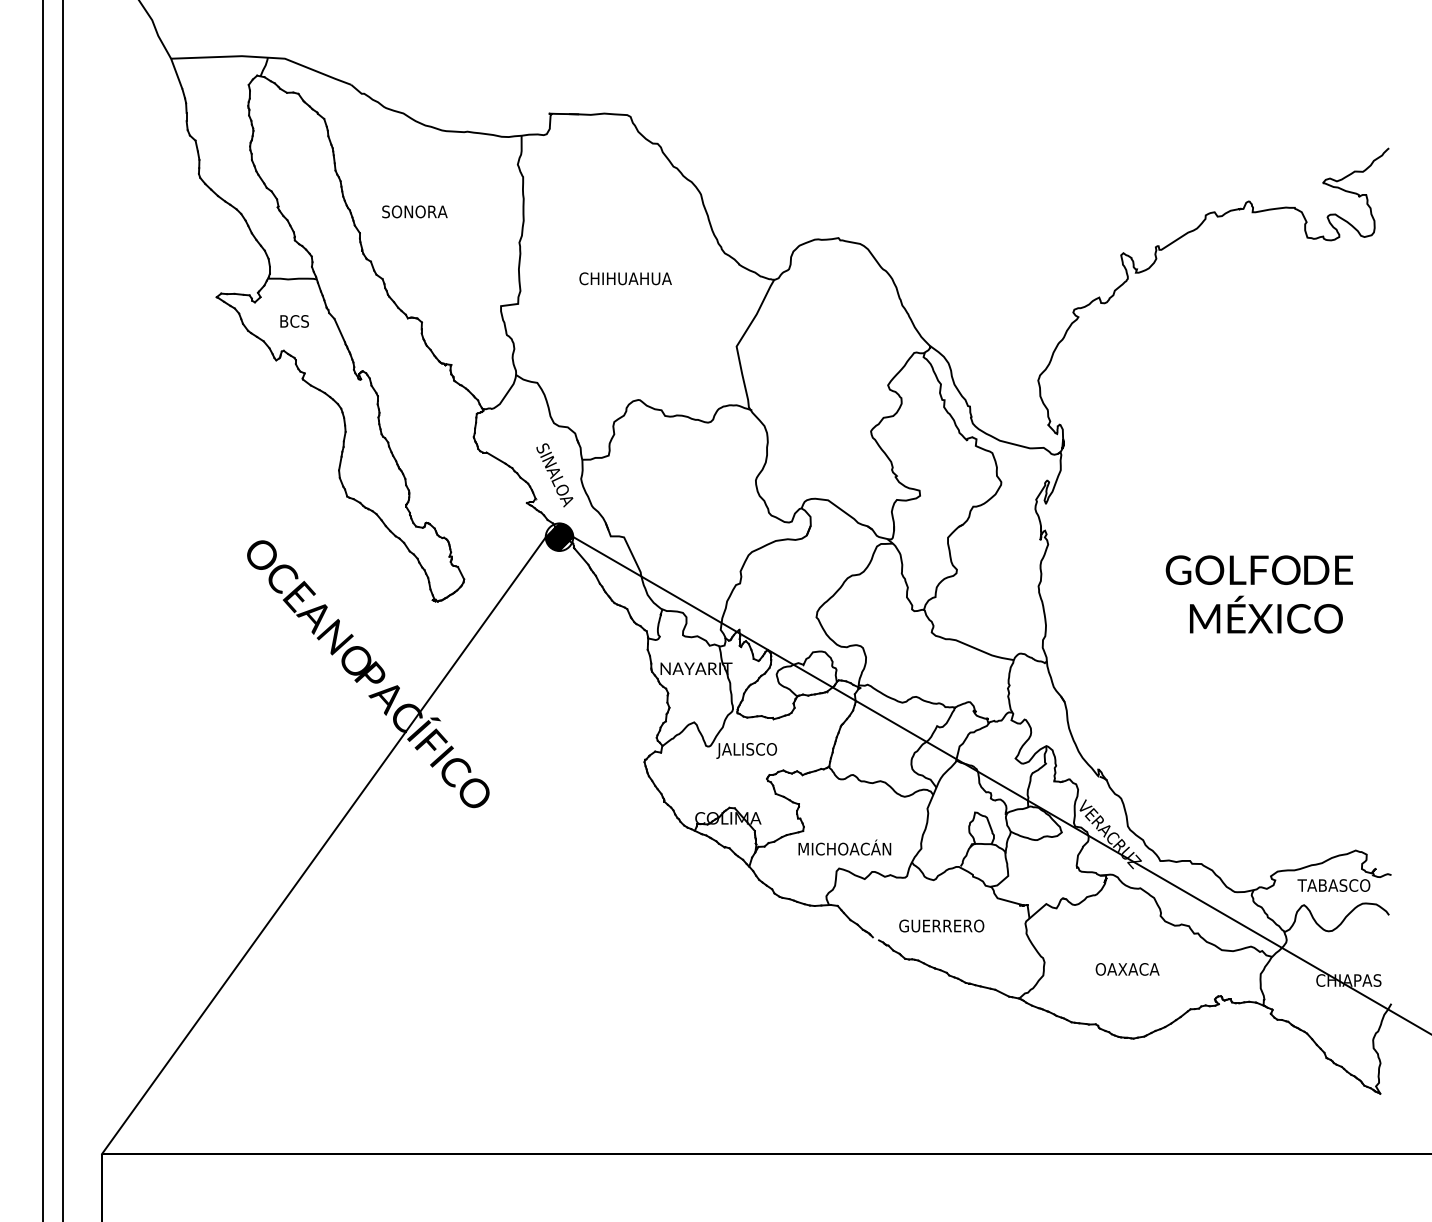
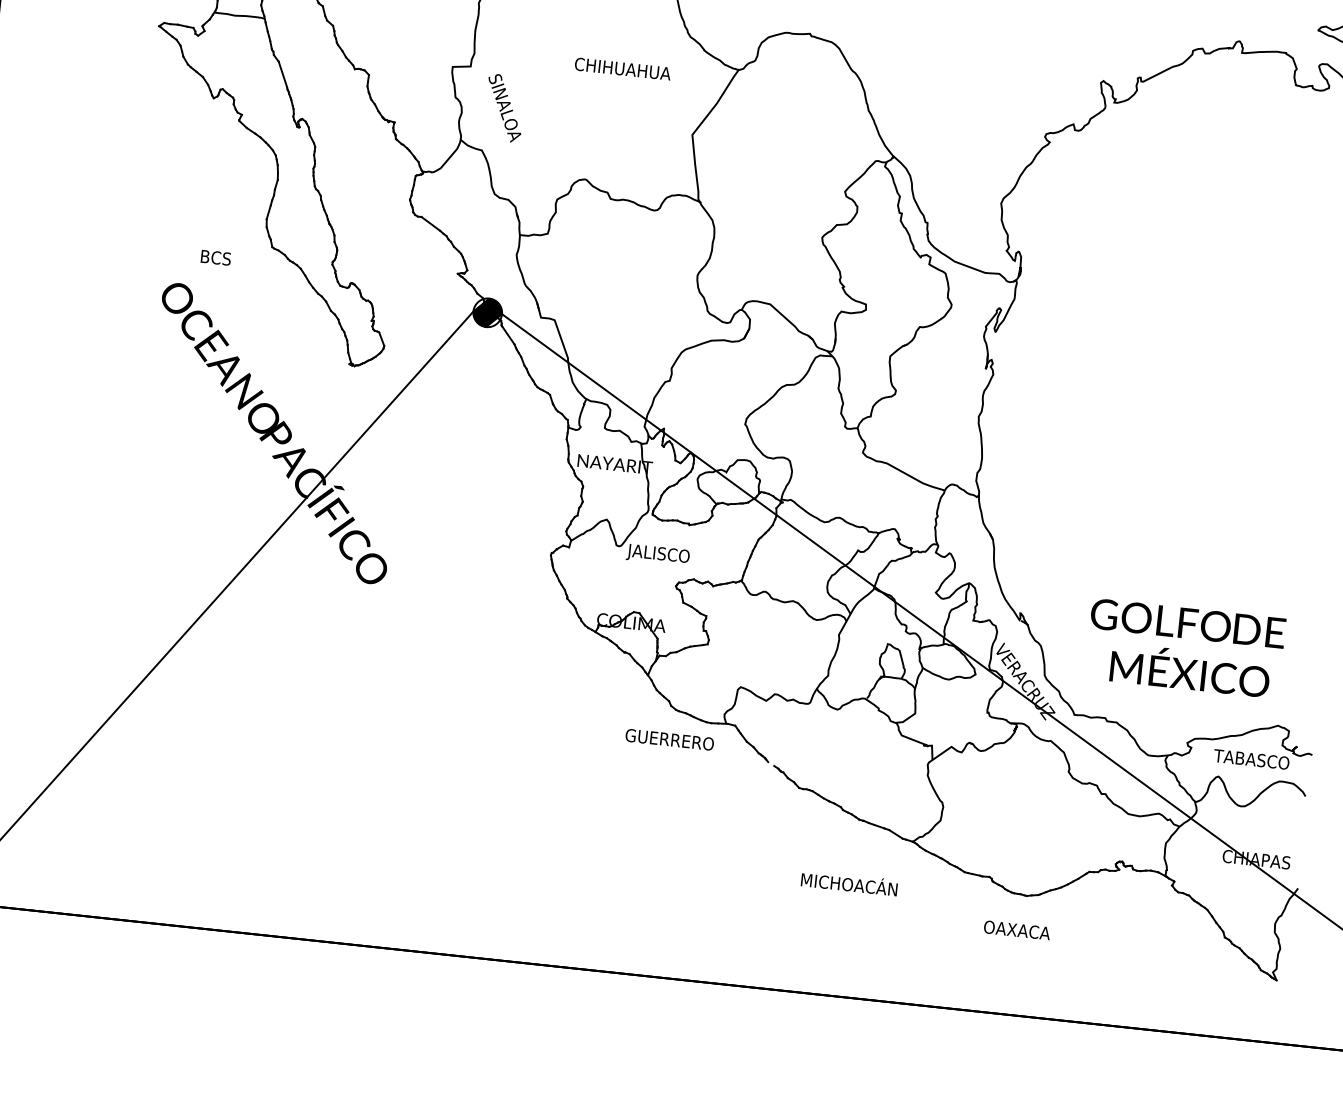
text: (625, 278) -> (622, 68), moved
text: (294, 321) -> (215, 257), moved
text: (554, 475) -> (504, 108), moved
text: (1258, 594) -> (1184, 648), moved
text: (844, 847) -> (849, 883), moved
text: (941, 925) -> (669, 739), moved
text: (1127, 969) -> (1017, 930), moved

